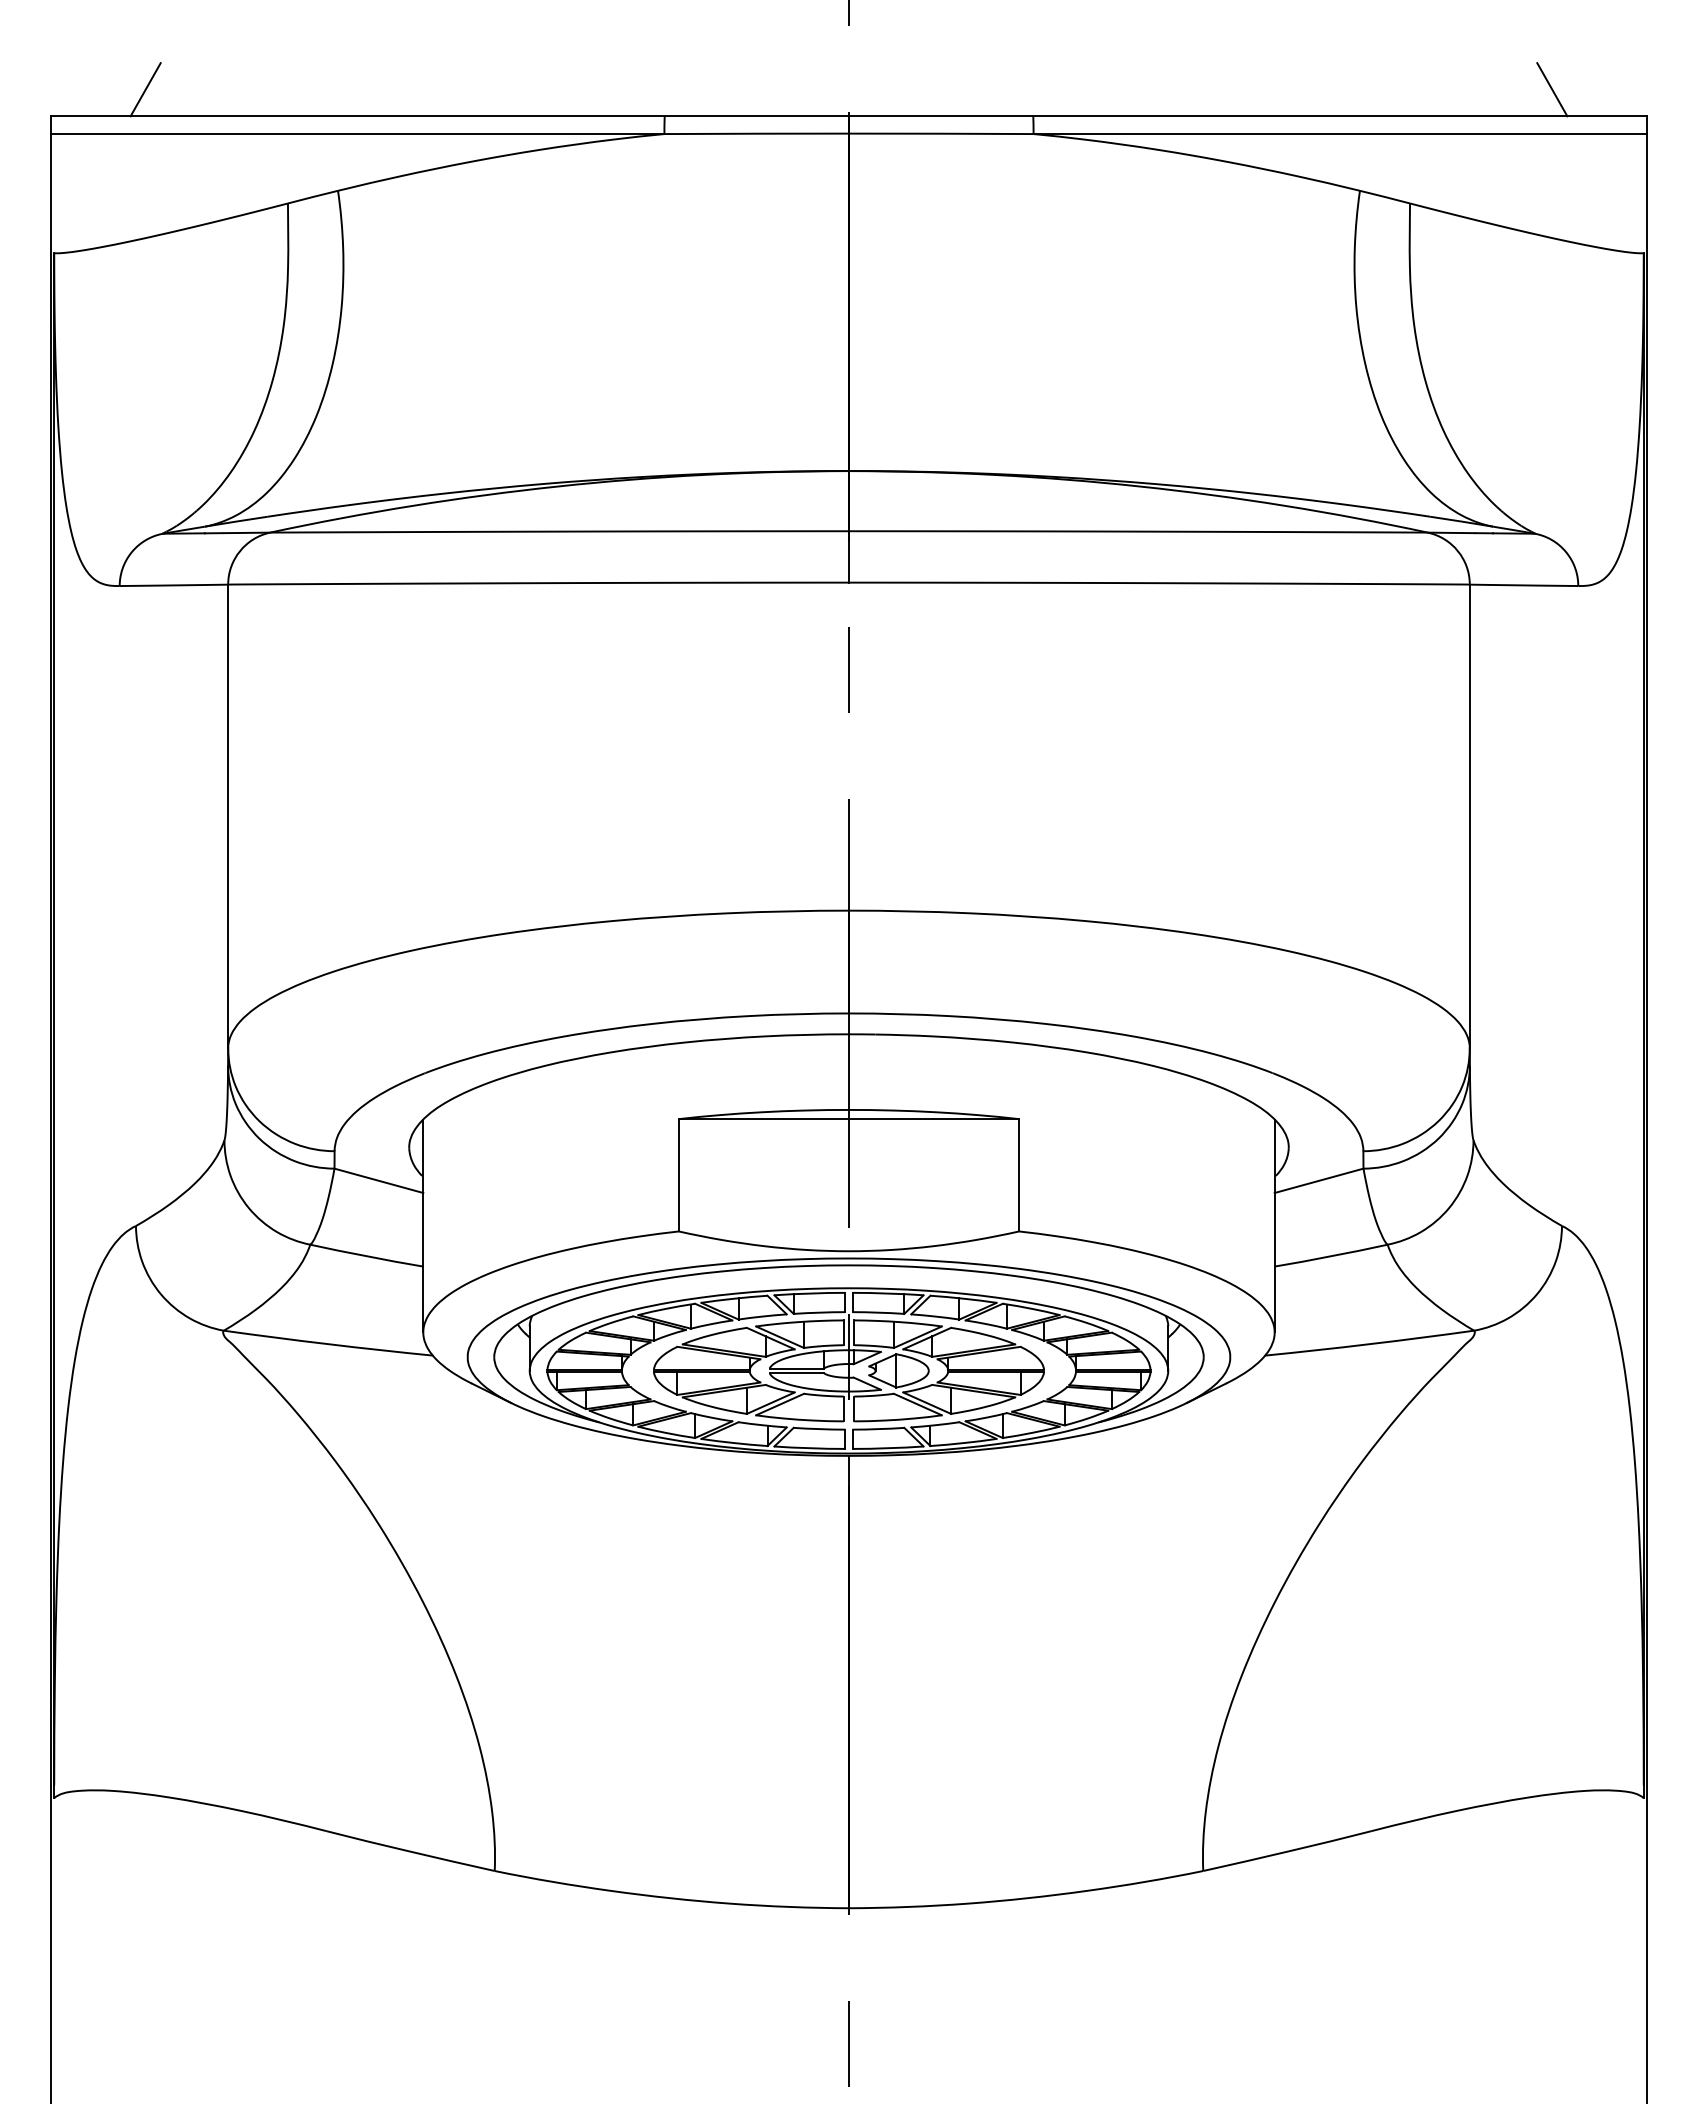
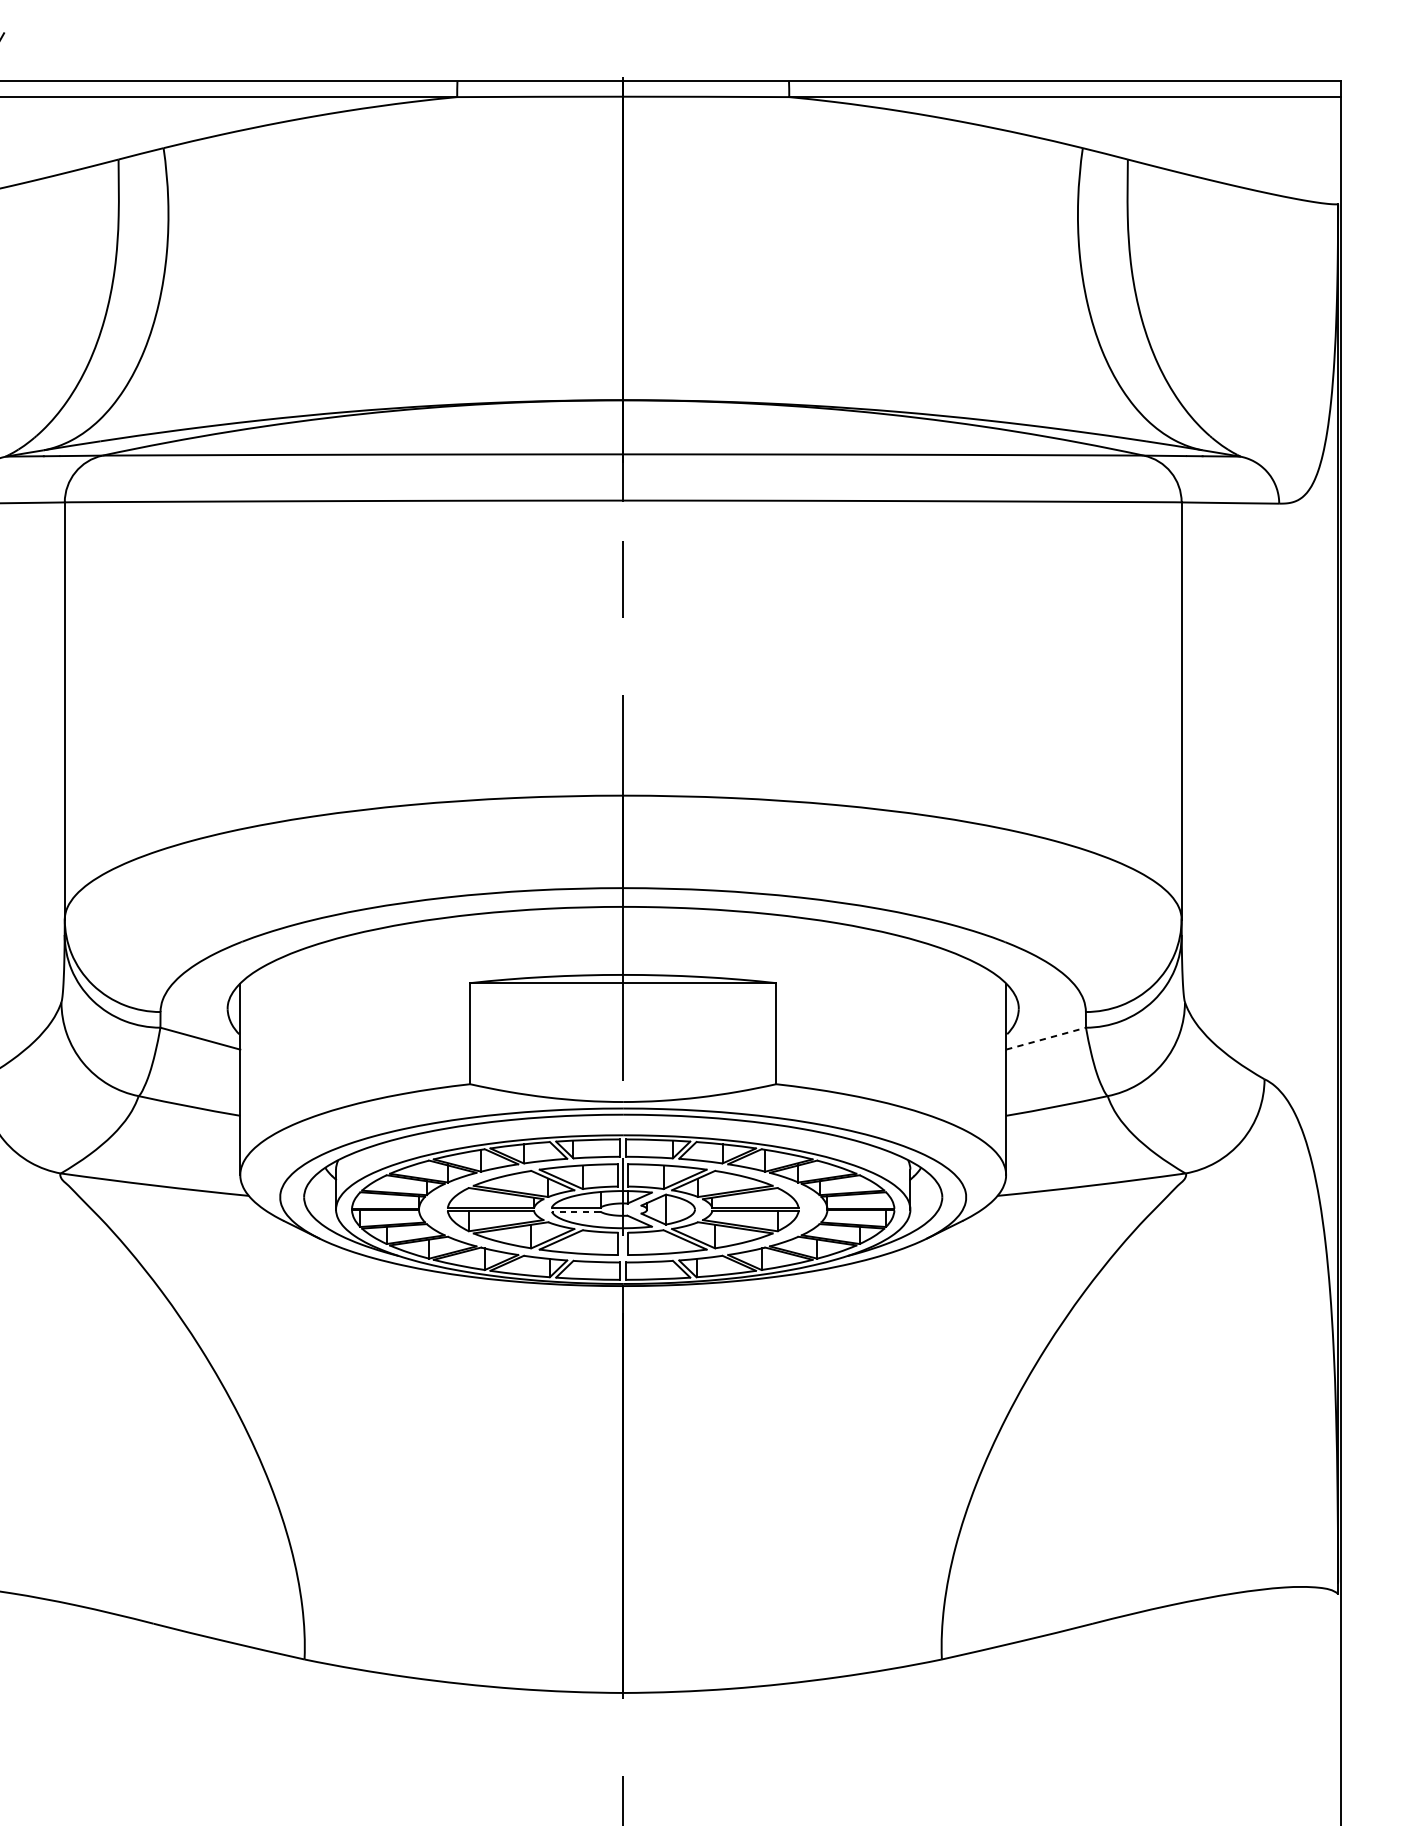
line: (1552, 89) -> (1256, 57), removed
line: (1319, 1180) -> (1046, 1038), solid -> dashed
line: (796, 1373) -> (576, 1211), solid -> dashed

